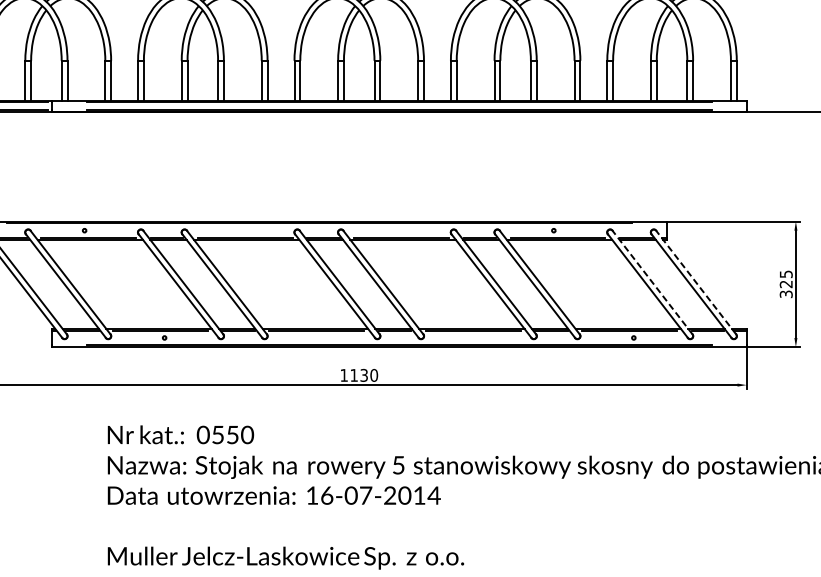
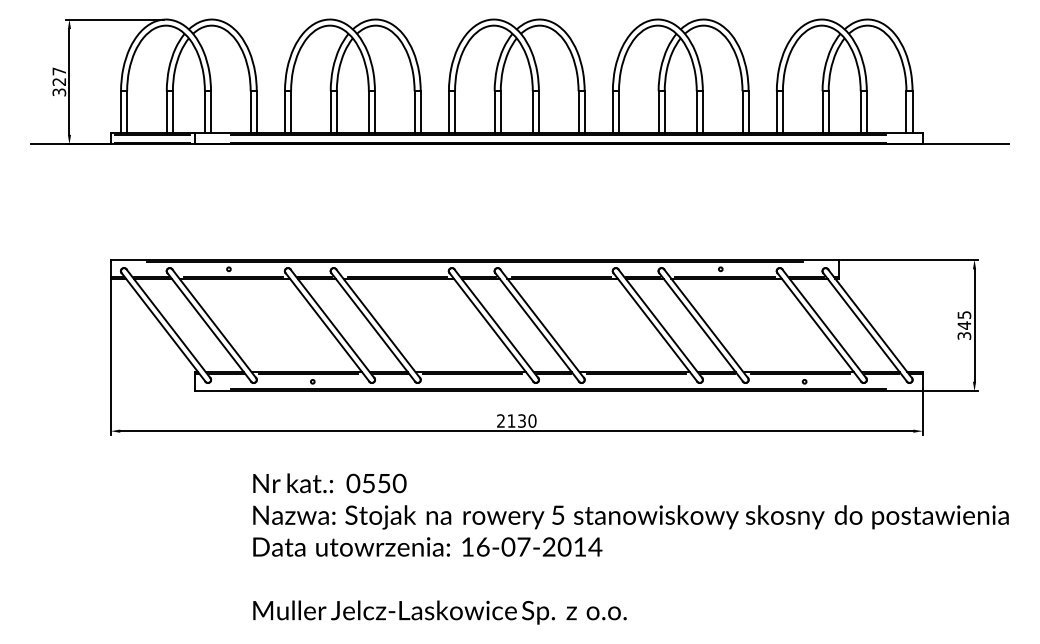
line: (652, 282) -> (824, 323), dashed -> solid
line: (695, 282) -> (869, 323), dashed -> solid
text: (786, 284) -> (964, 325), 325 -> 345
text: (343, 374) -> (500, 420), 1130 -> 2130

